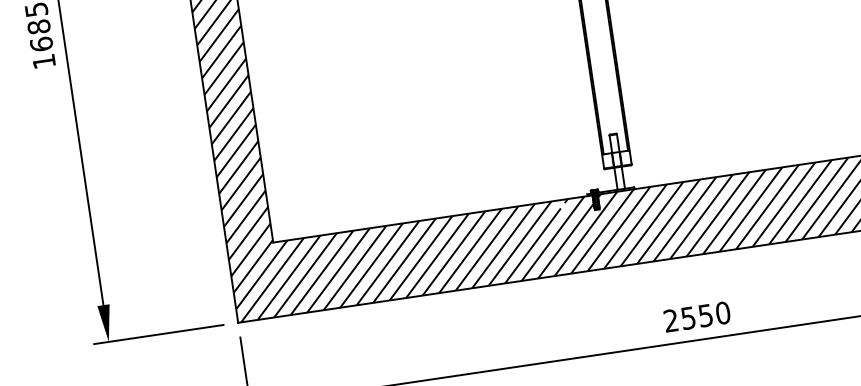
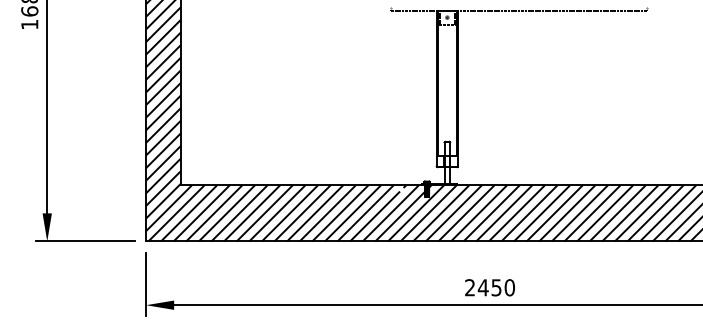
text: (687, 318) -> (482, 287), 2550 -> 2450

